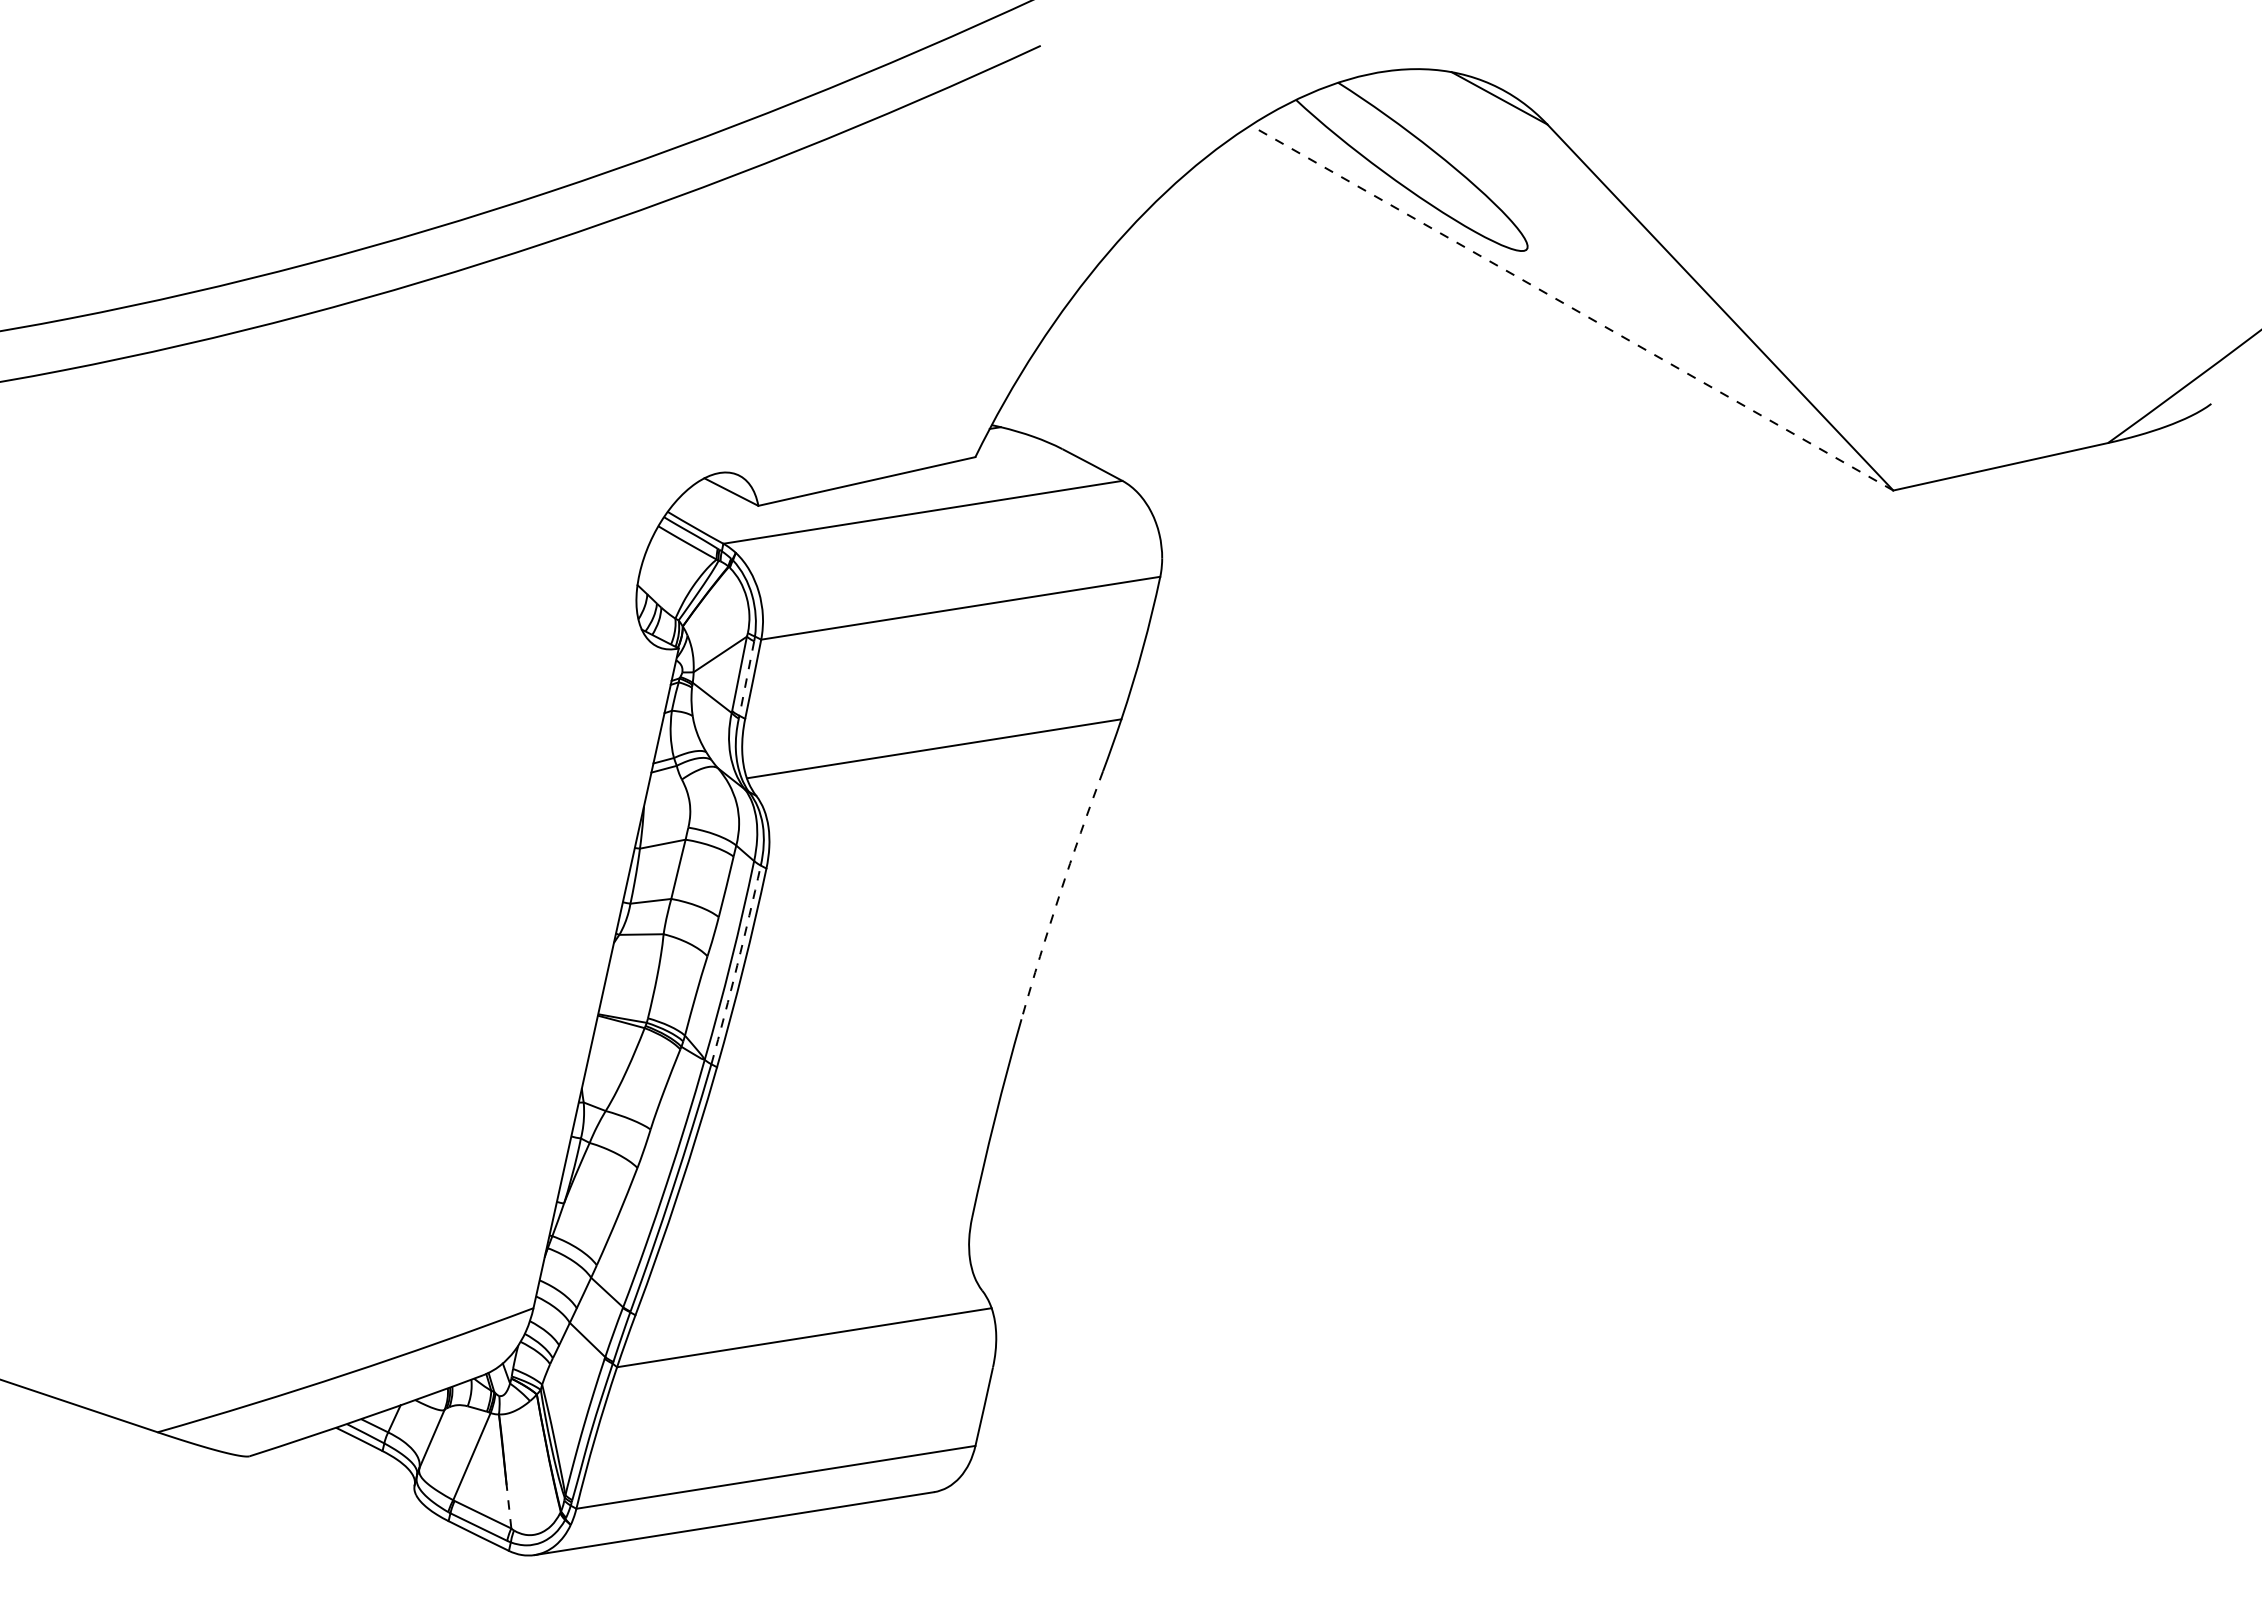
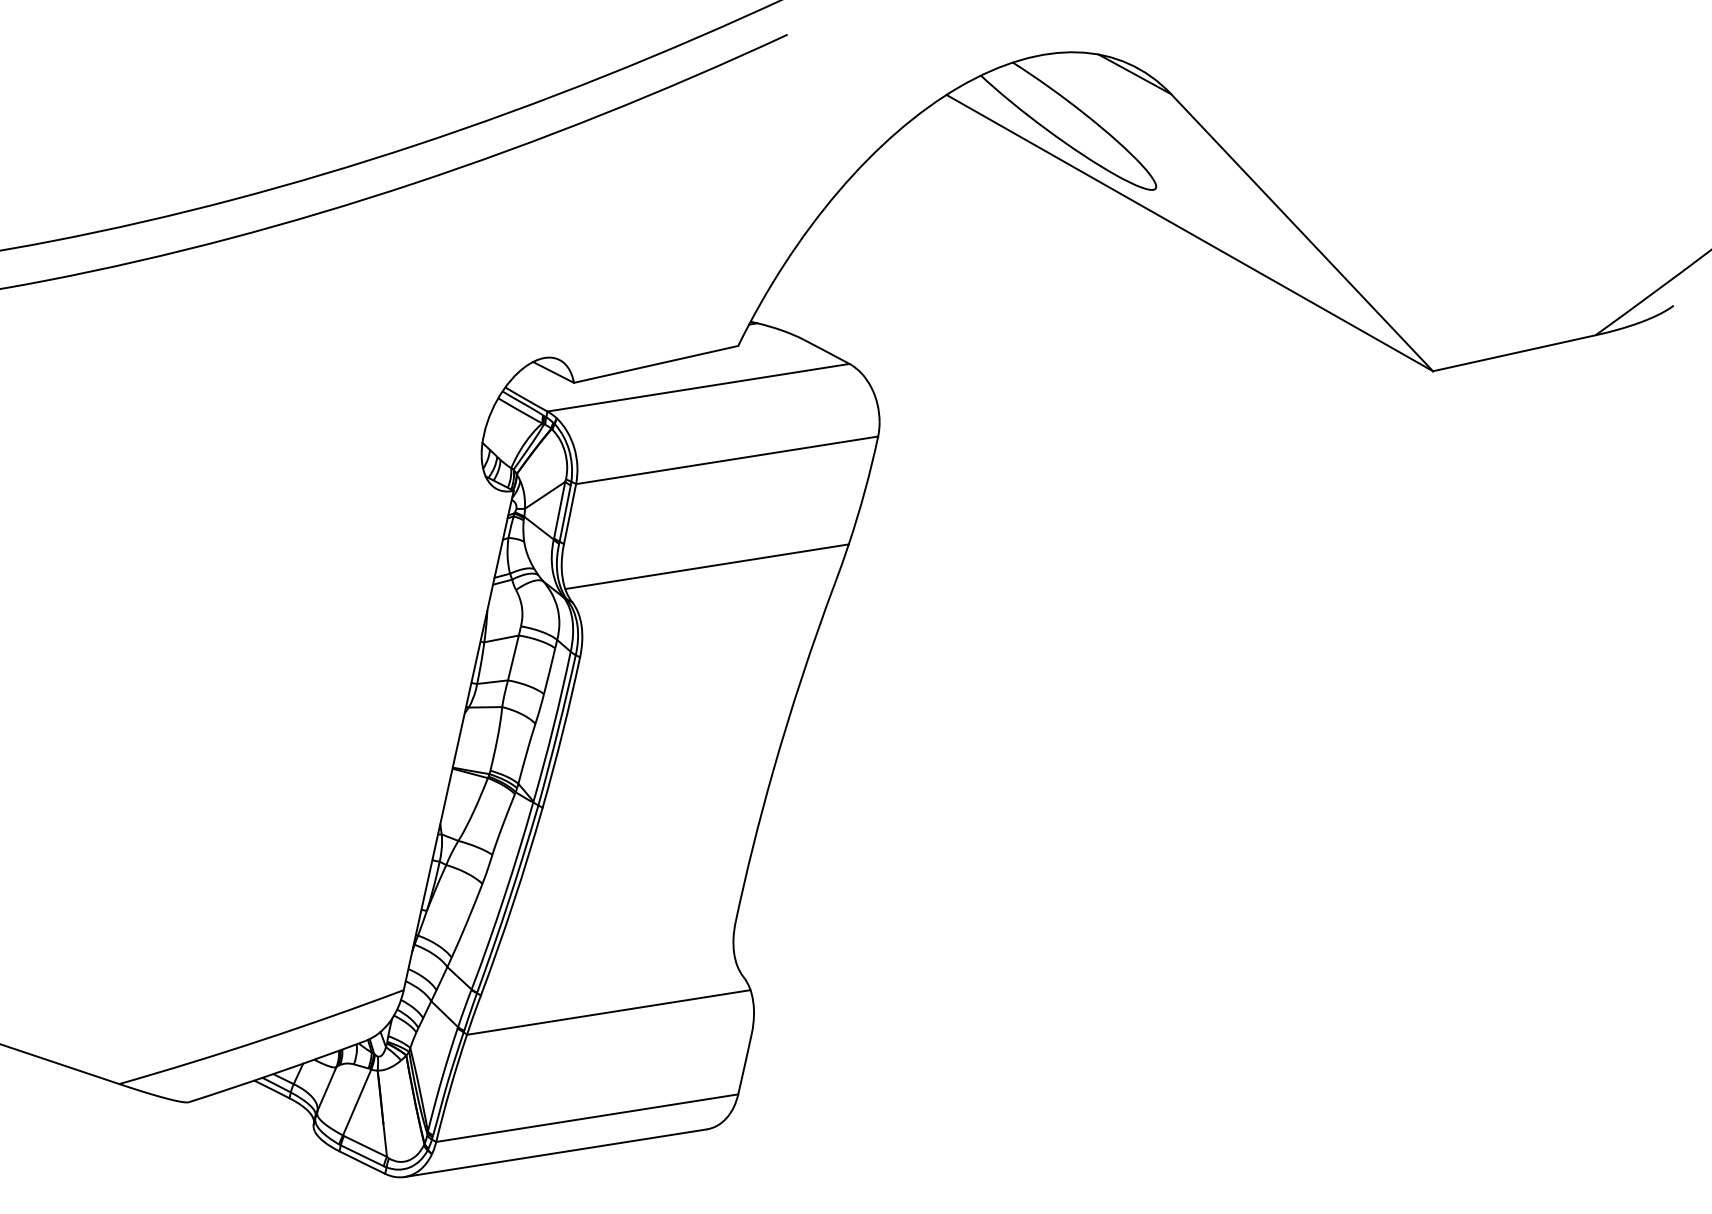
line: (1572, 308) -> (1190, 233), dashed -> solid
line: (746, 678) -> (564, 513), dashed -> solid
arc: (1059, 894) -> (801, 677), dashed -> solid
arc: (737, 965) -> (558, 730), dashed -> solid
line: (508, 1505) -> (384, 1139), dashed -> solid

